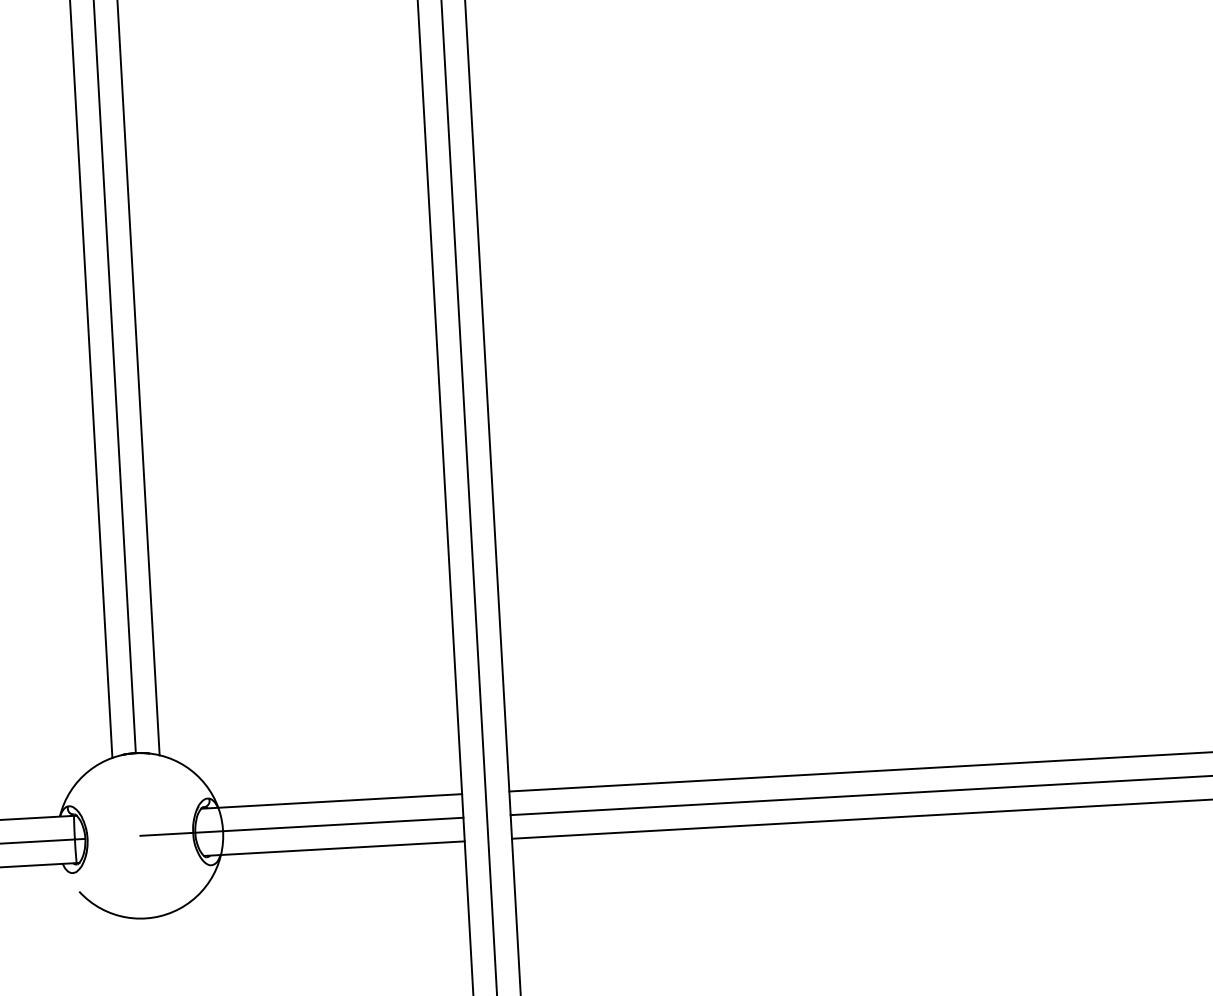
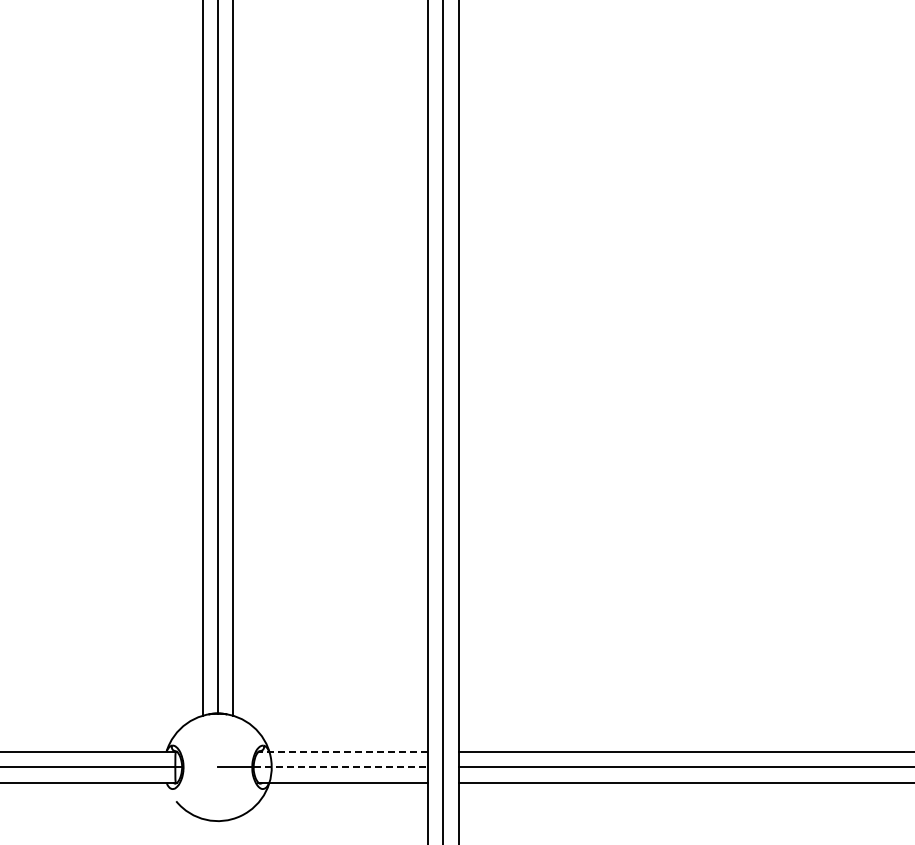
line: (332, 802) -> (343, 752), solid -> dashed
line: (330, 825) -> (341, 767), solid -> dashed

